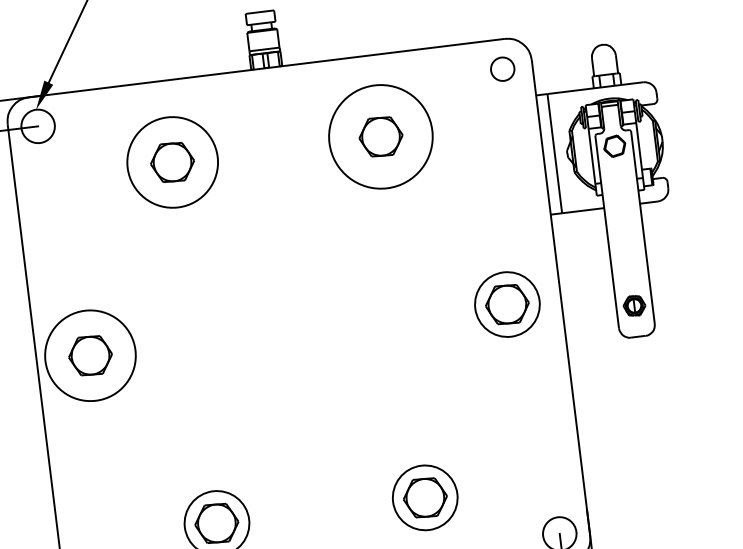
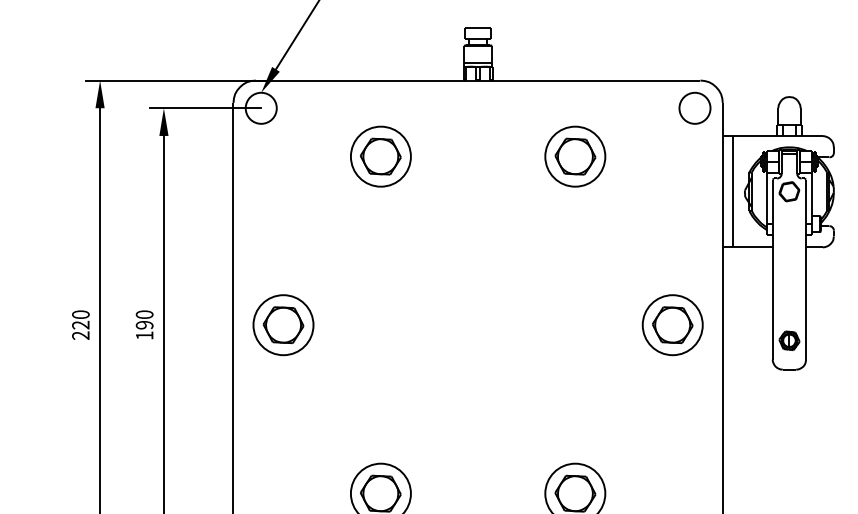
circle: (502, 68) -> (694, 107), size x1.43
circle: (381, 136) -> (575, 156), size x0.62
circle: (172, 162) -> (380, 156), size x0.71
circle: (90, 356) -> (283, 325), size x0.71

